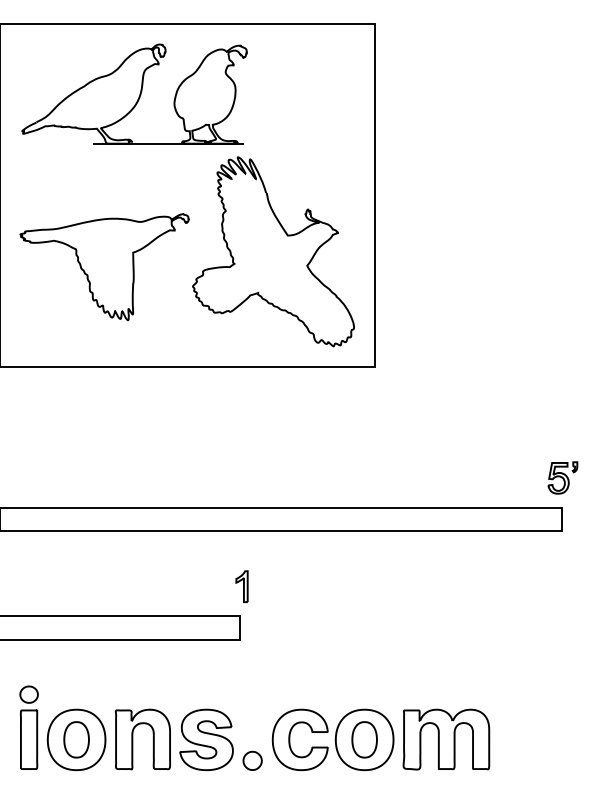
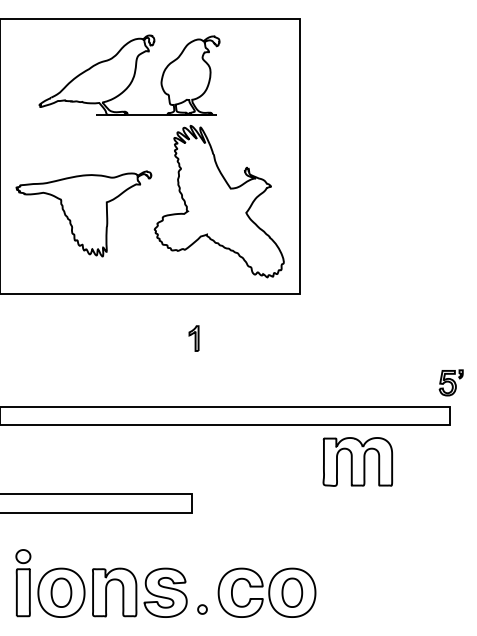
part: (134, 93) -> (129, 74), moved
part: (241, 586) -> (193, 338), moved
part: (446, 739) -> (357, 461), moved
part: (252, 760) -> (202, 609), size x0.6

